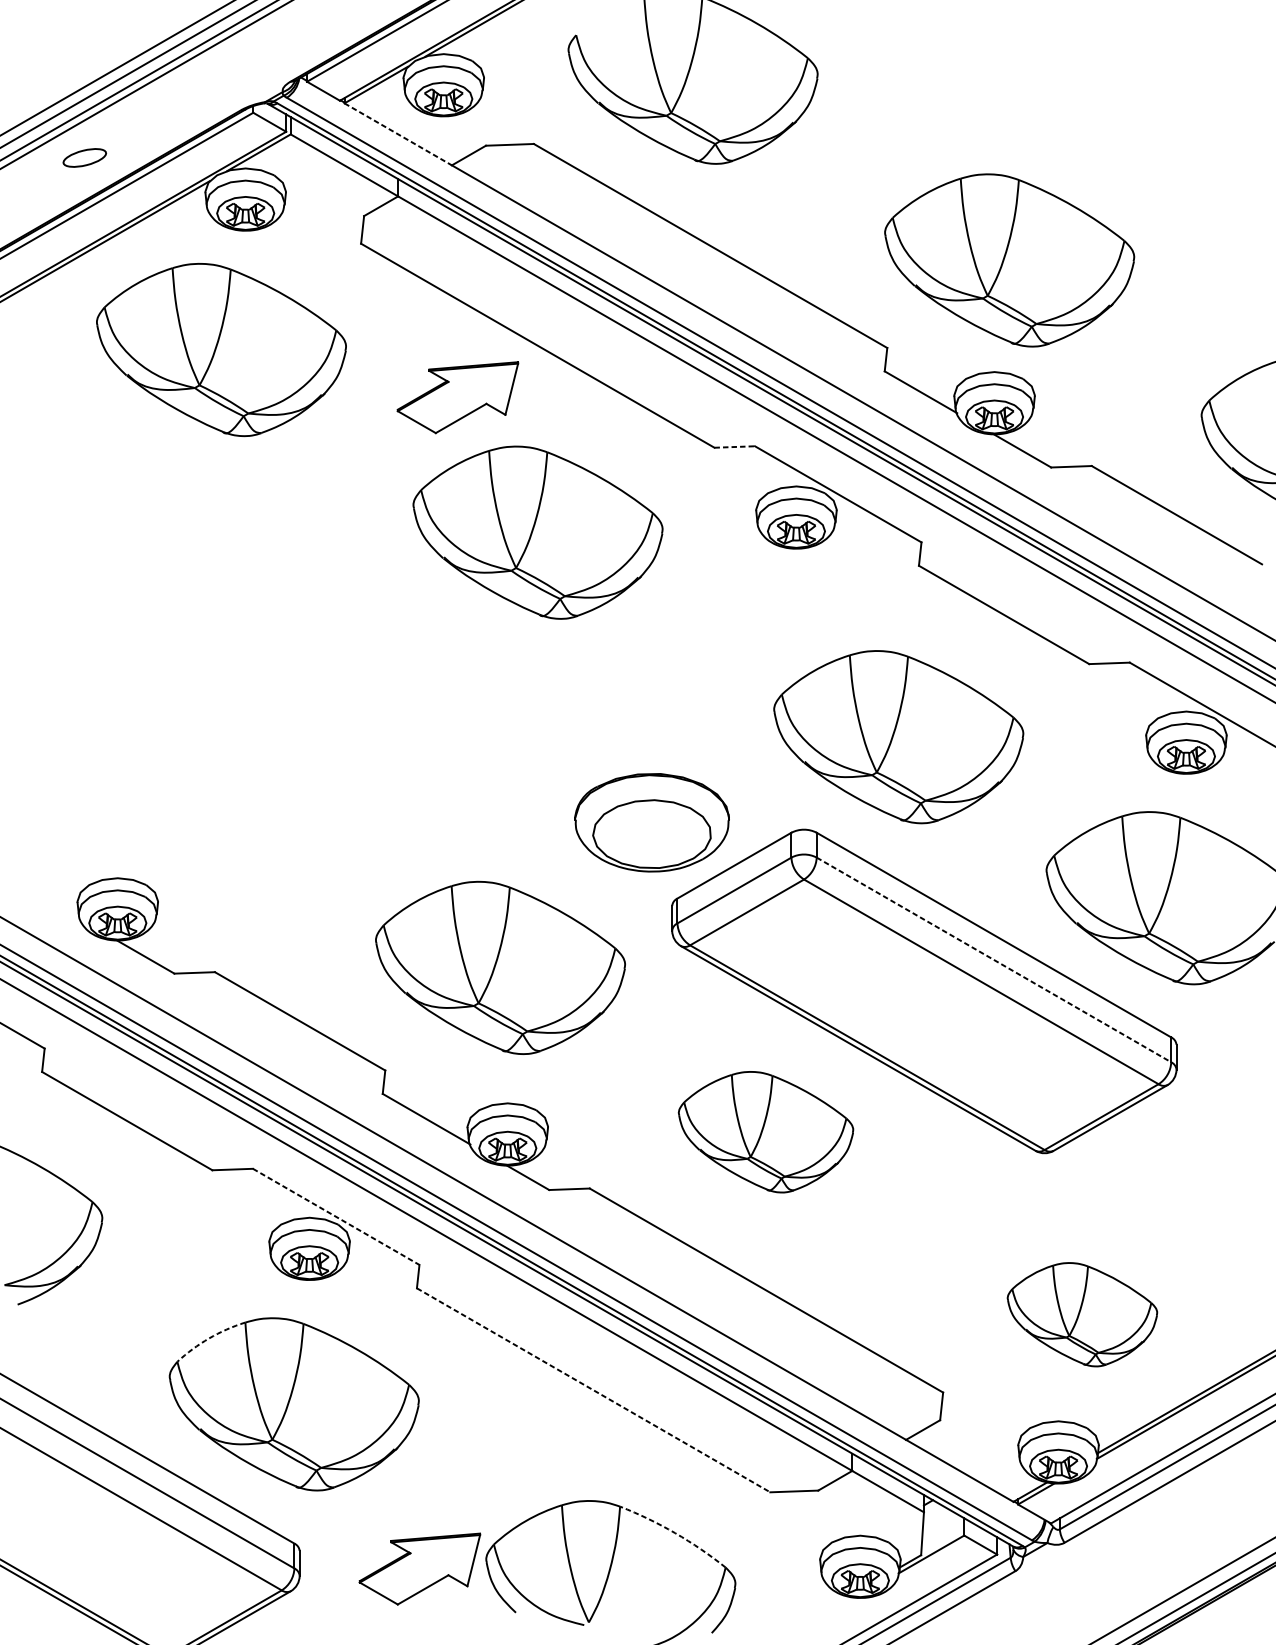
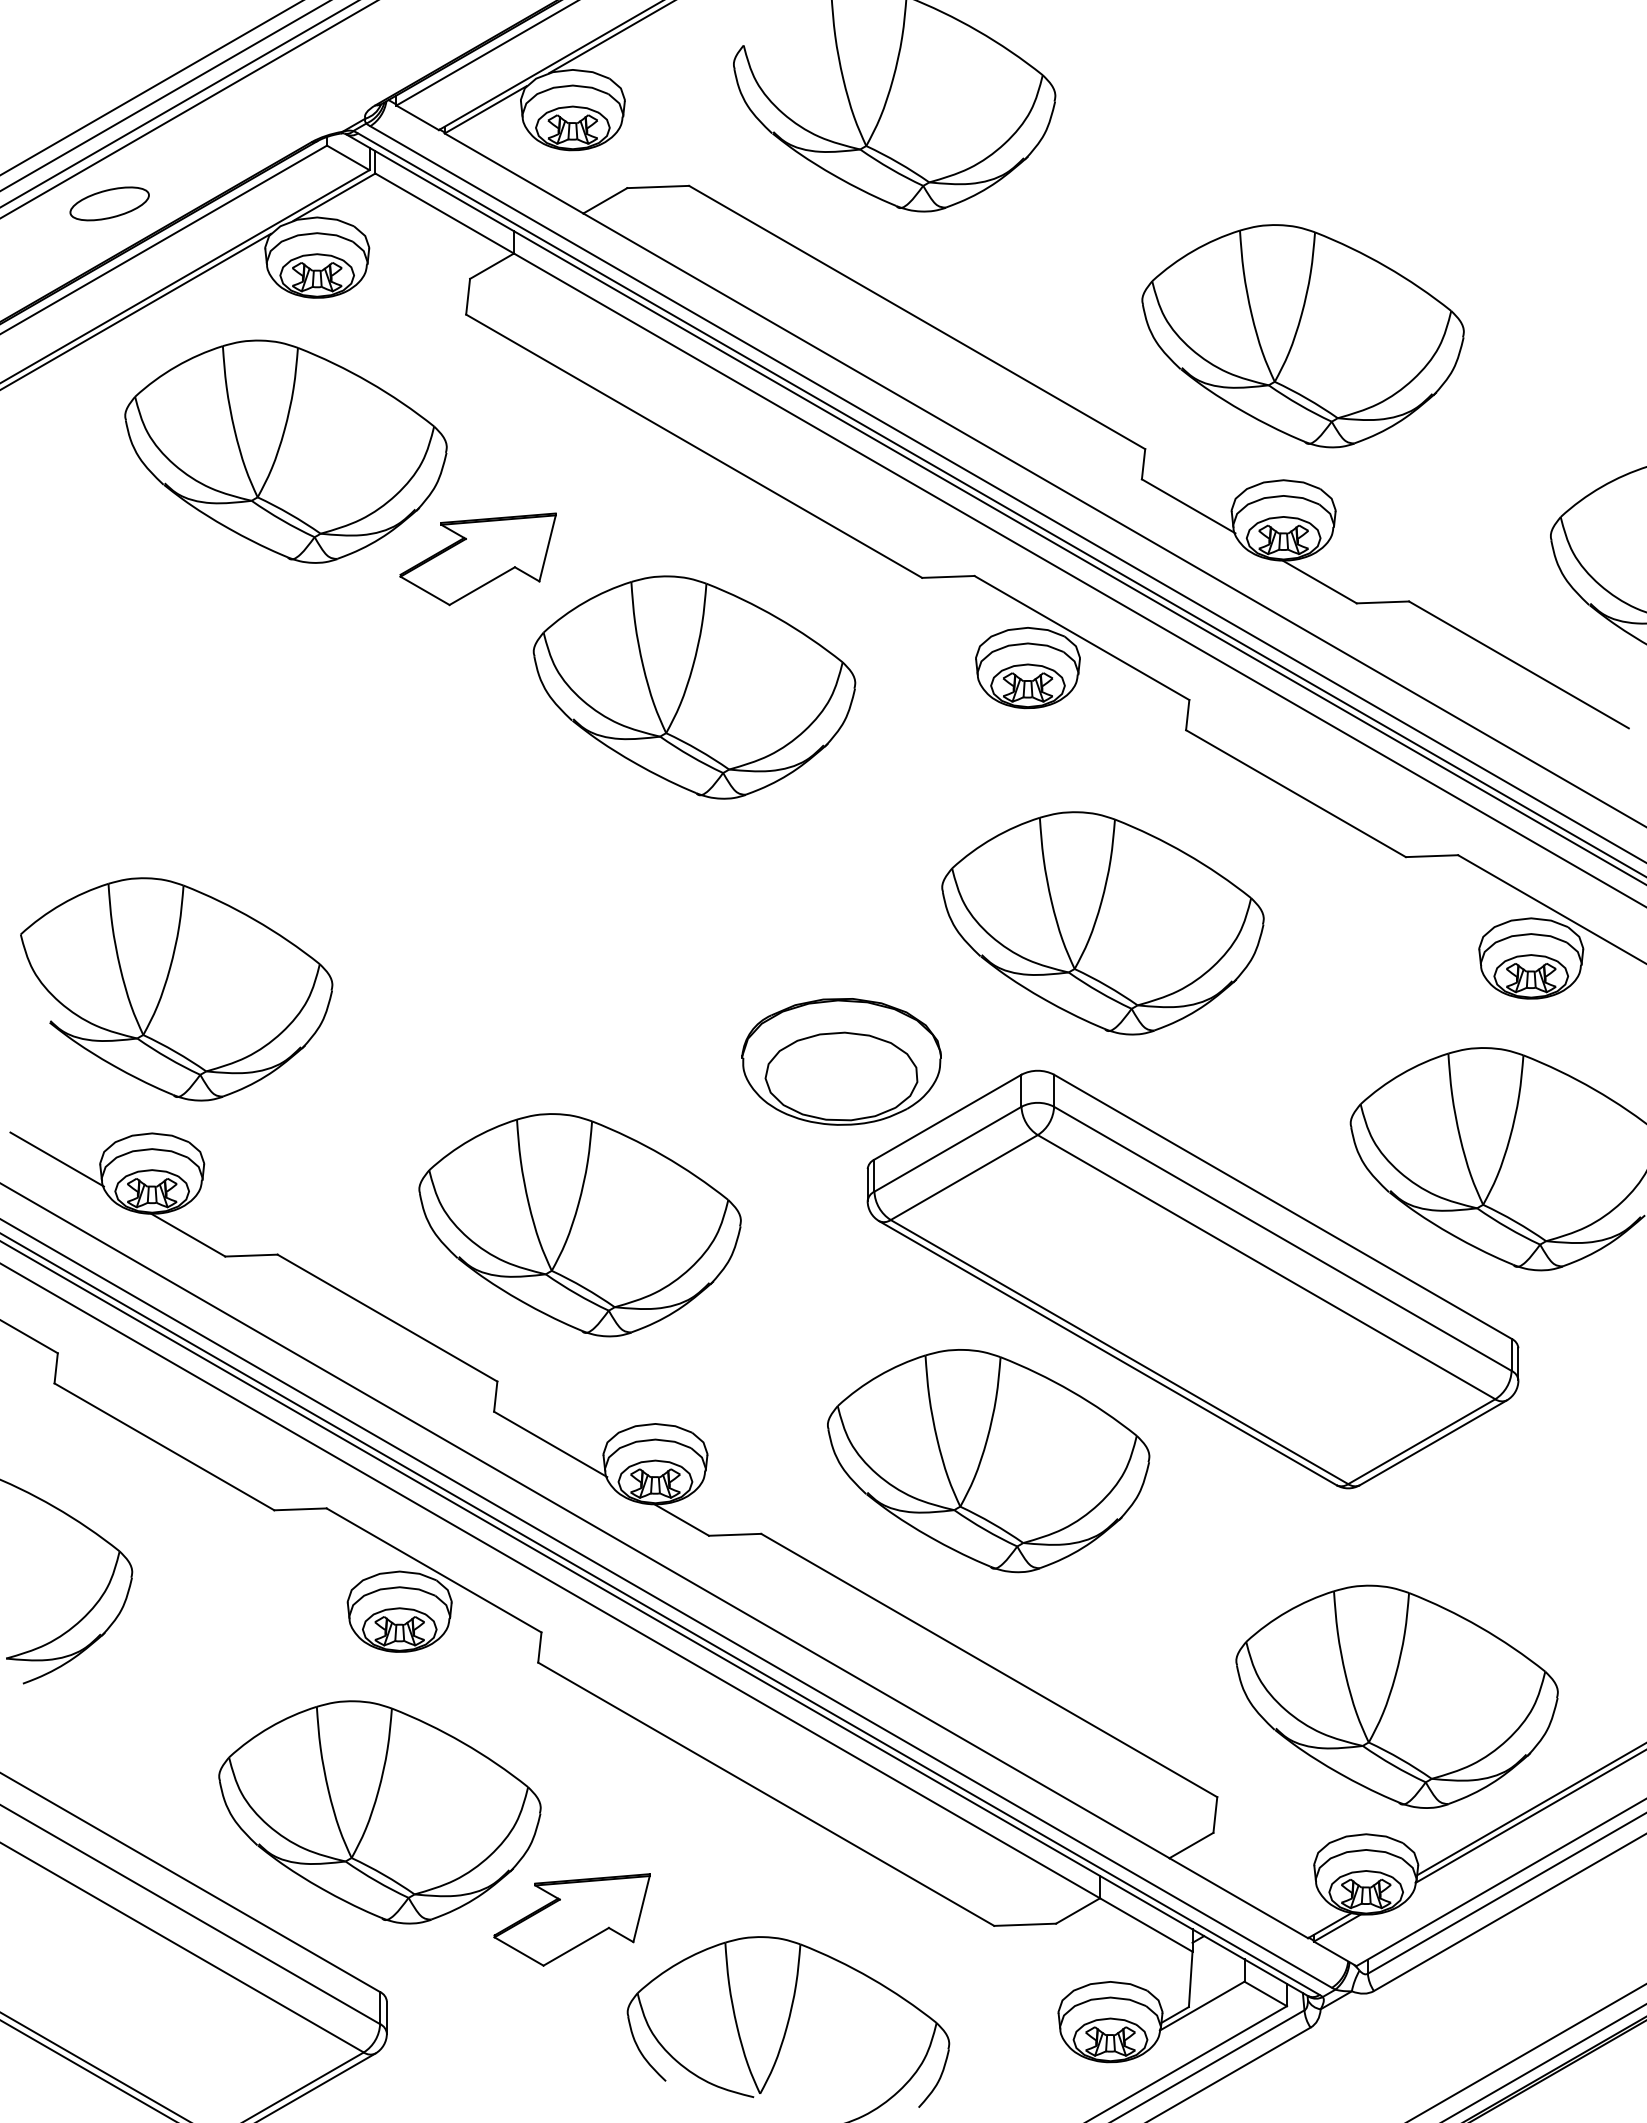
line: (398, 134) -> (514, 173), dashed -> solid
part: (84, 157) -> (109, 203), size x1.43
part: (457, 397) -> (477, 559), moved
line: (734, 446) -> (948, 576), dashed -> solid
part: (898, 737) -> (1102, 923), moved
part: (136, 766) -> (176, 989), added
line: (43, 898) -> (56, 1159), added
line: (994, 960) -> (1283, 1239), dashed -> solid
part: (500, 968) -> (579, 1225), moved
part: (765, 1132) -> (988, 1461), size x1.43
line: (336, 1216) -> (434, 1570), dashed -> solid
part: (1082, 1314) -> (1396, 1696), size x1.67
arc: (209, 1338) -> (270, 1727), dashed -> solid
line: (593, 1390) -> (766, 1794), dashed -> solid
arc: (675, 1533) -> (871, 1978), dashed -> solid
part: (419, 1568) -> (571, 1919), moved

